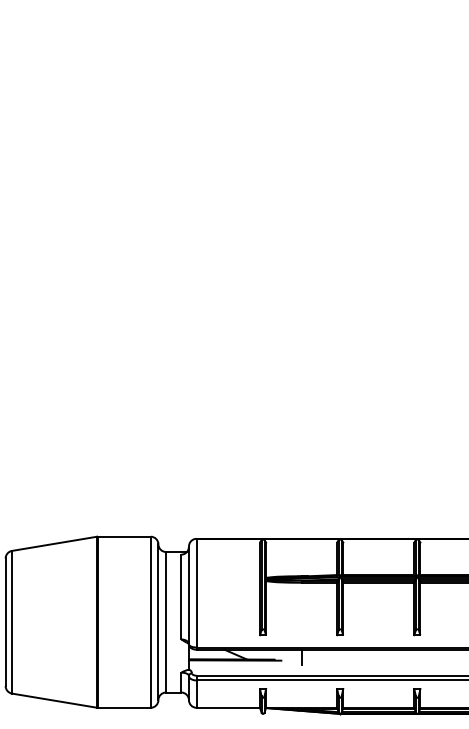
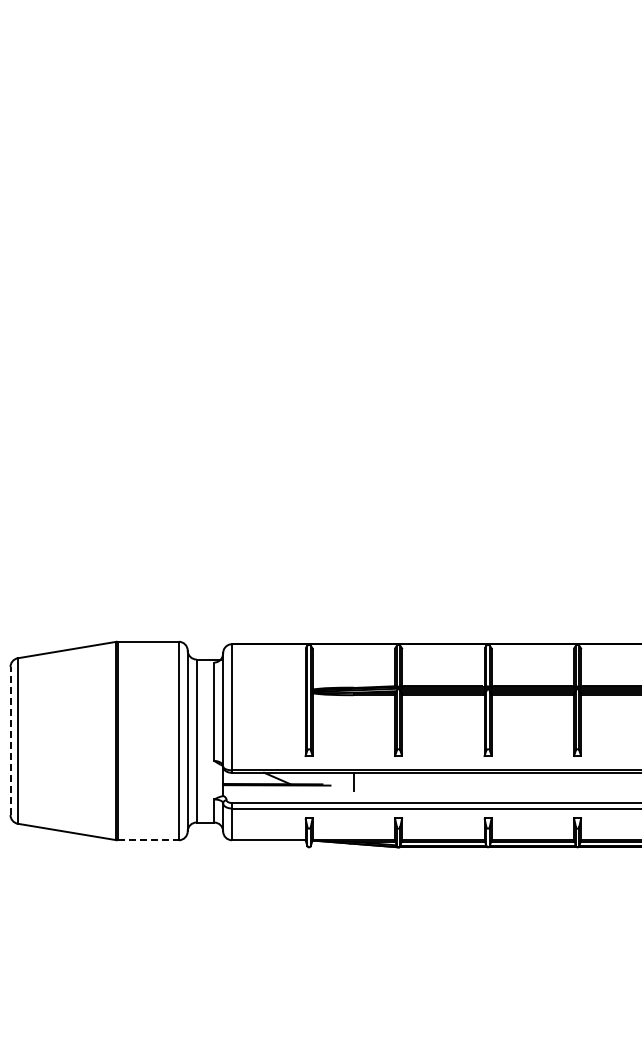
line: (5, 621) -> (10, 740), solid -> dashed
line: (124, 708) -> (148, 840), solid -> dashed

